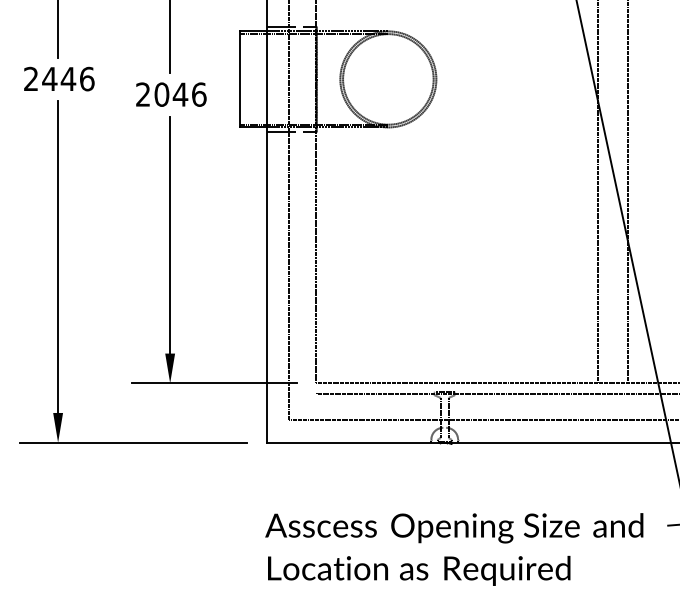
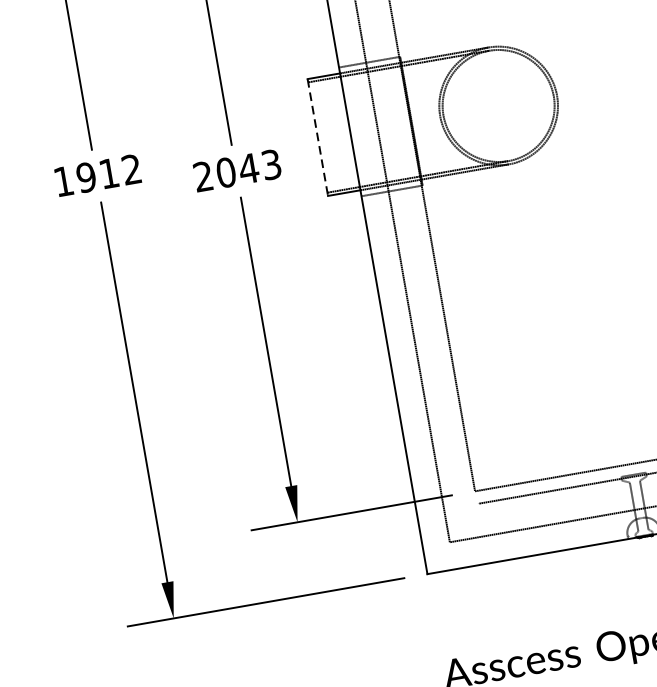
text: (59, 78) -> (98, 174), 2446 -> 1912
line: (239, 79) -> (317, 137), solid -> dashed
text: (199, 94) -> (271, 164), 2046 -> 2043

